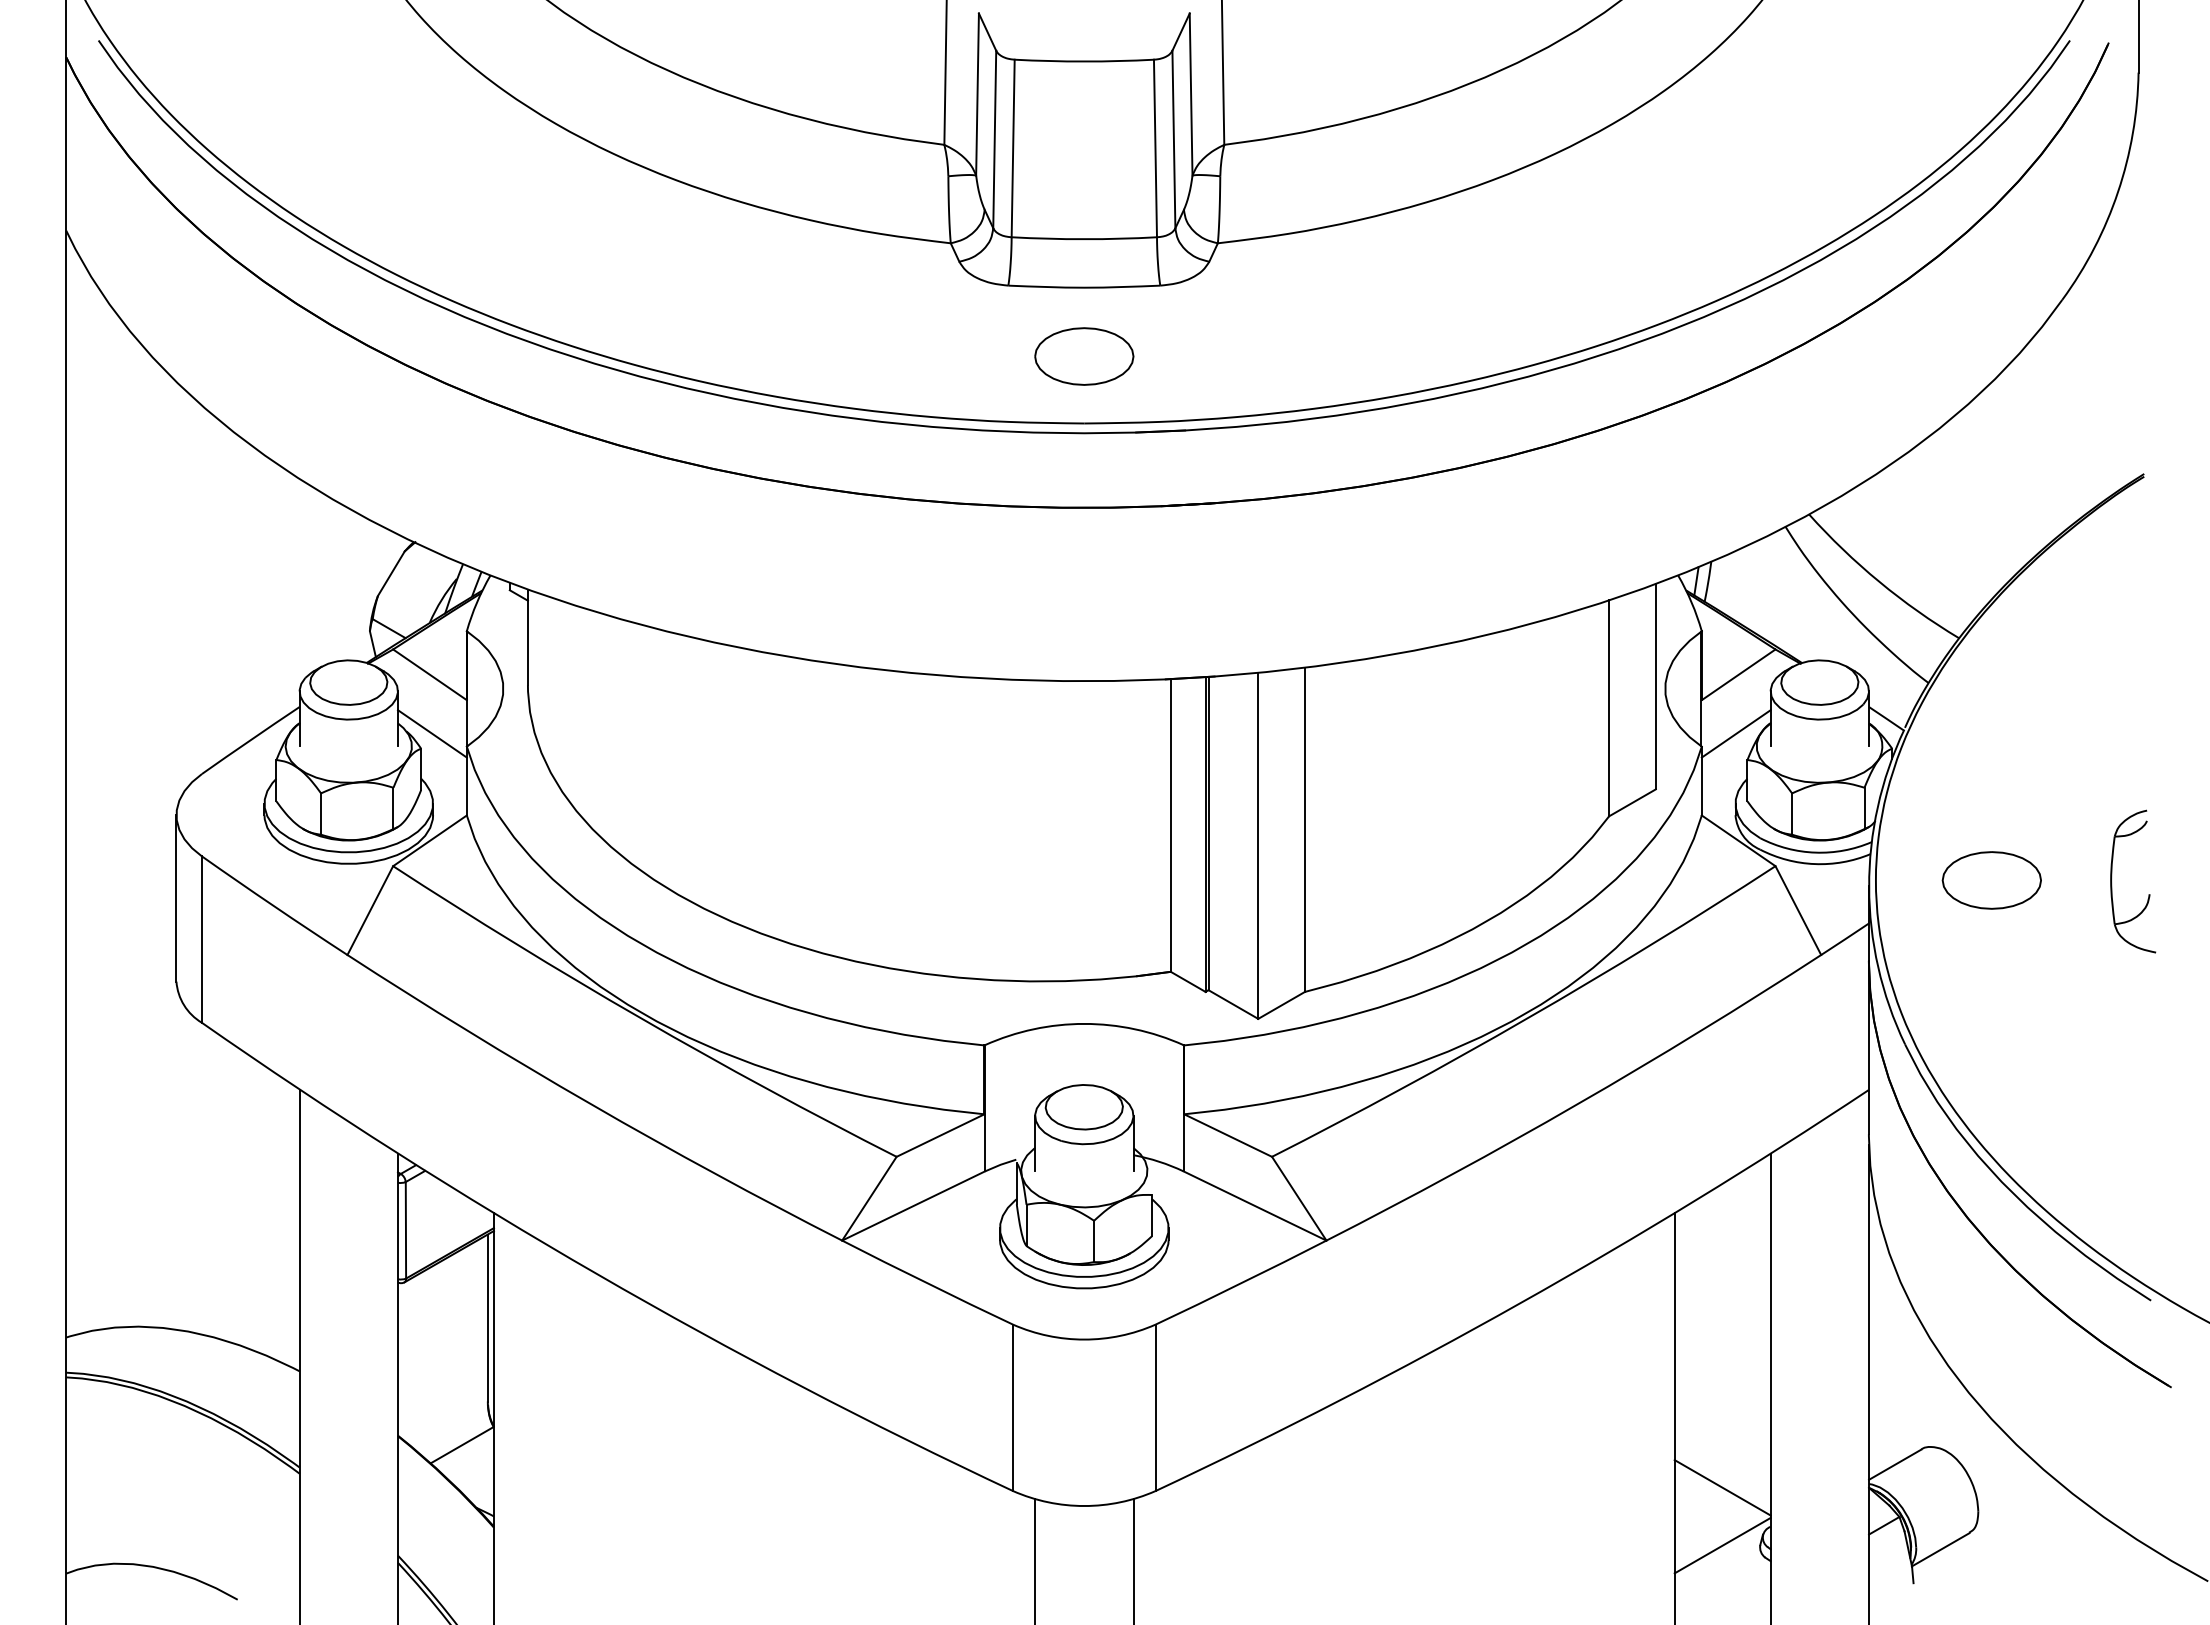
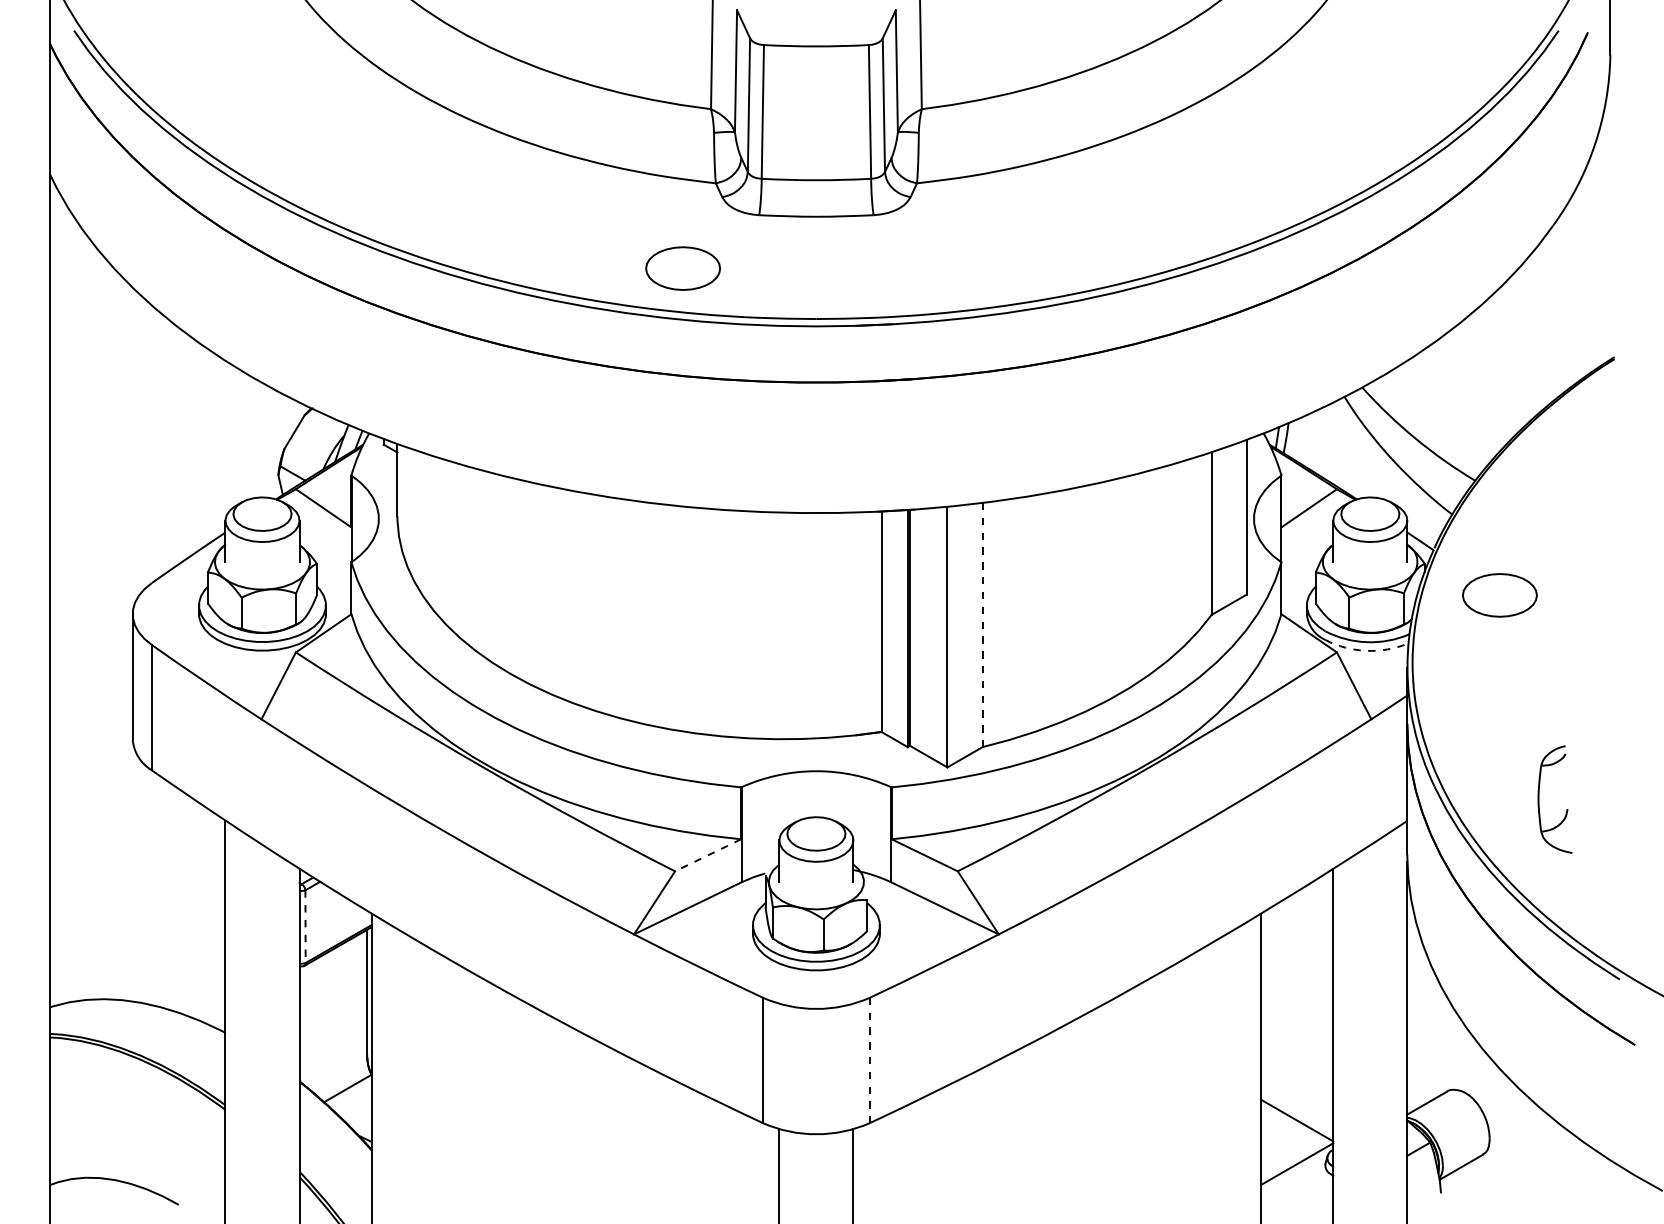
part: (1084, 356) -> (683, 268), moved
line: (432, 733) -> (325, 552), removed
line: (1735, 733) -> (1306, 552), removed
line: (1305, 830) -> (982, 625), solid -> dashed
arc: (1814, 864) -> (1366, 651), solid -> dashed
part: (1991, 880) -> (1499, 595), moved
part: (2148, 894) -> (1566, 809), moved
line: (940, 1135) -> (708, 855), solid -> dashed
line: (405, 1230) -> (305, 926), solid -> dashed
line: (1155, 1408) -> (870, 1060), solid -> dashed

